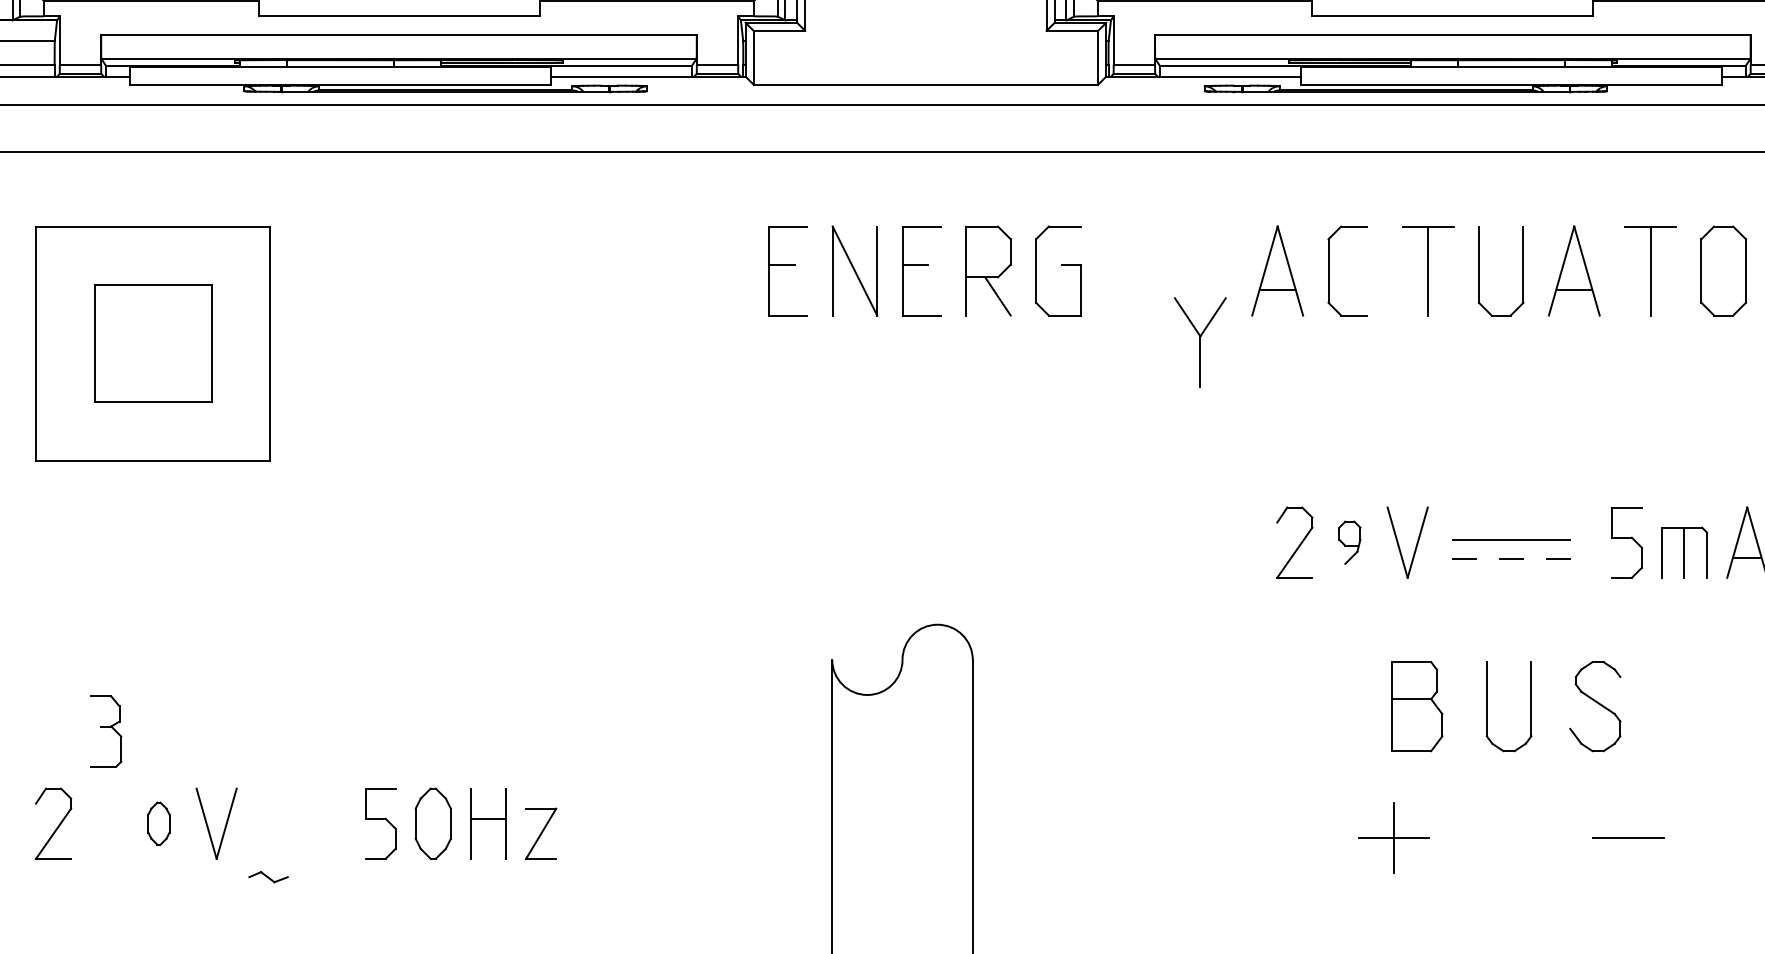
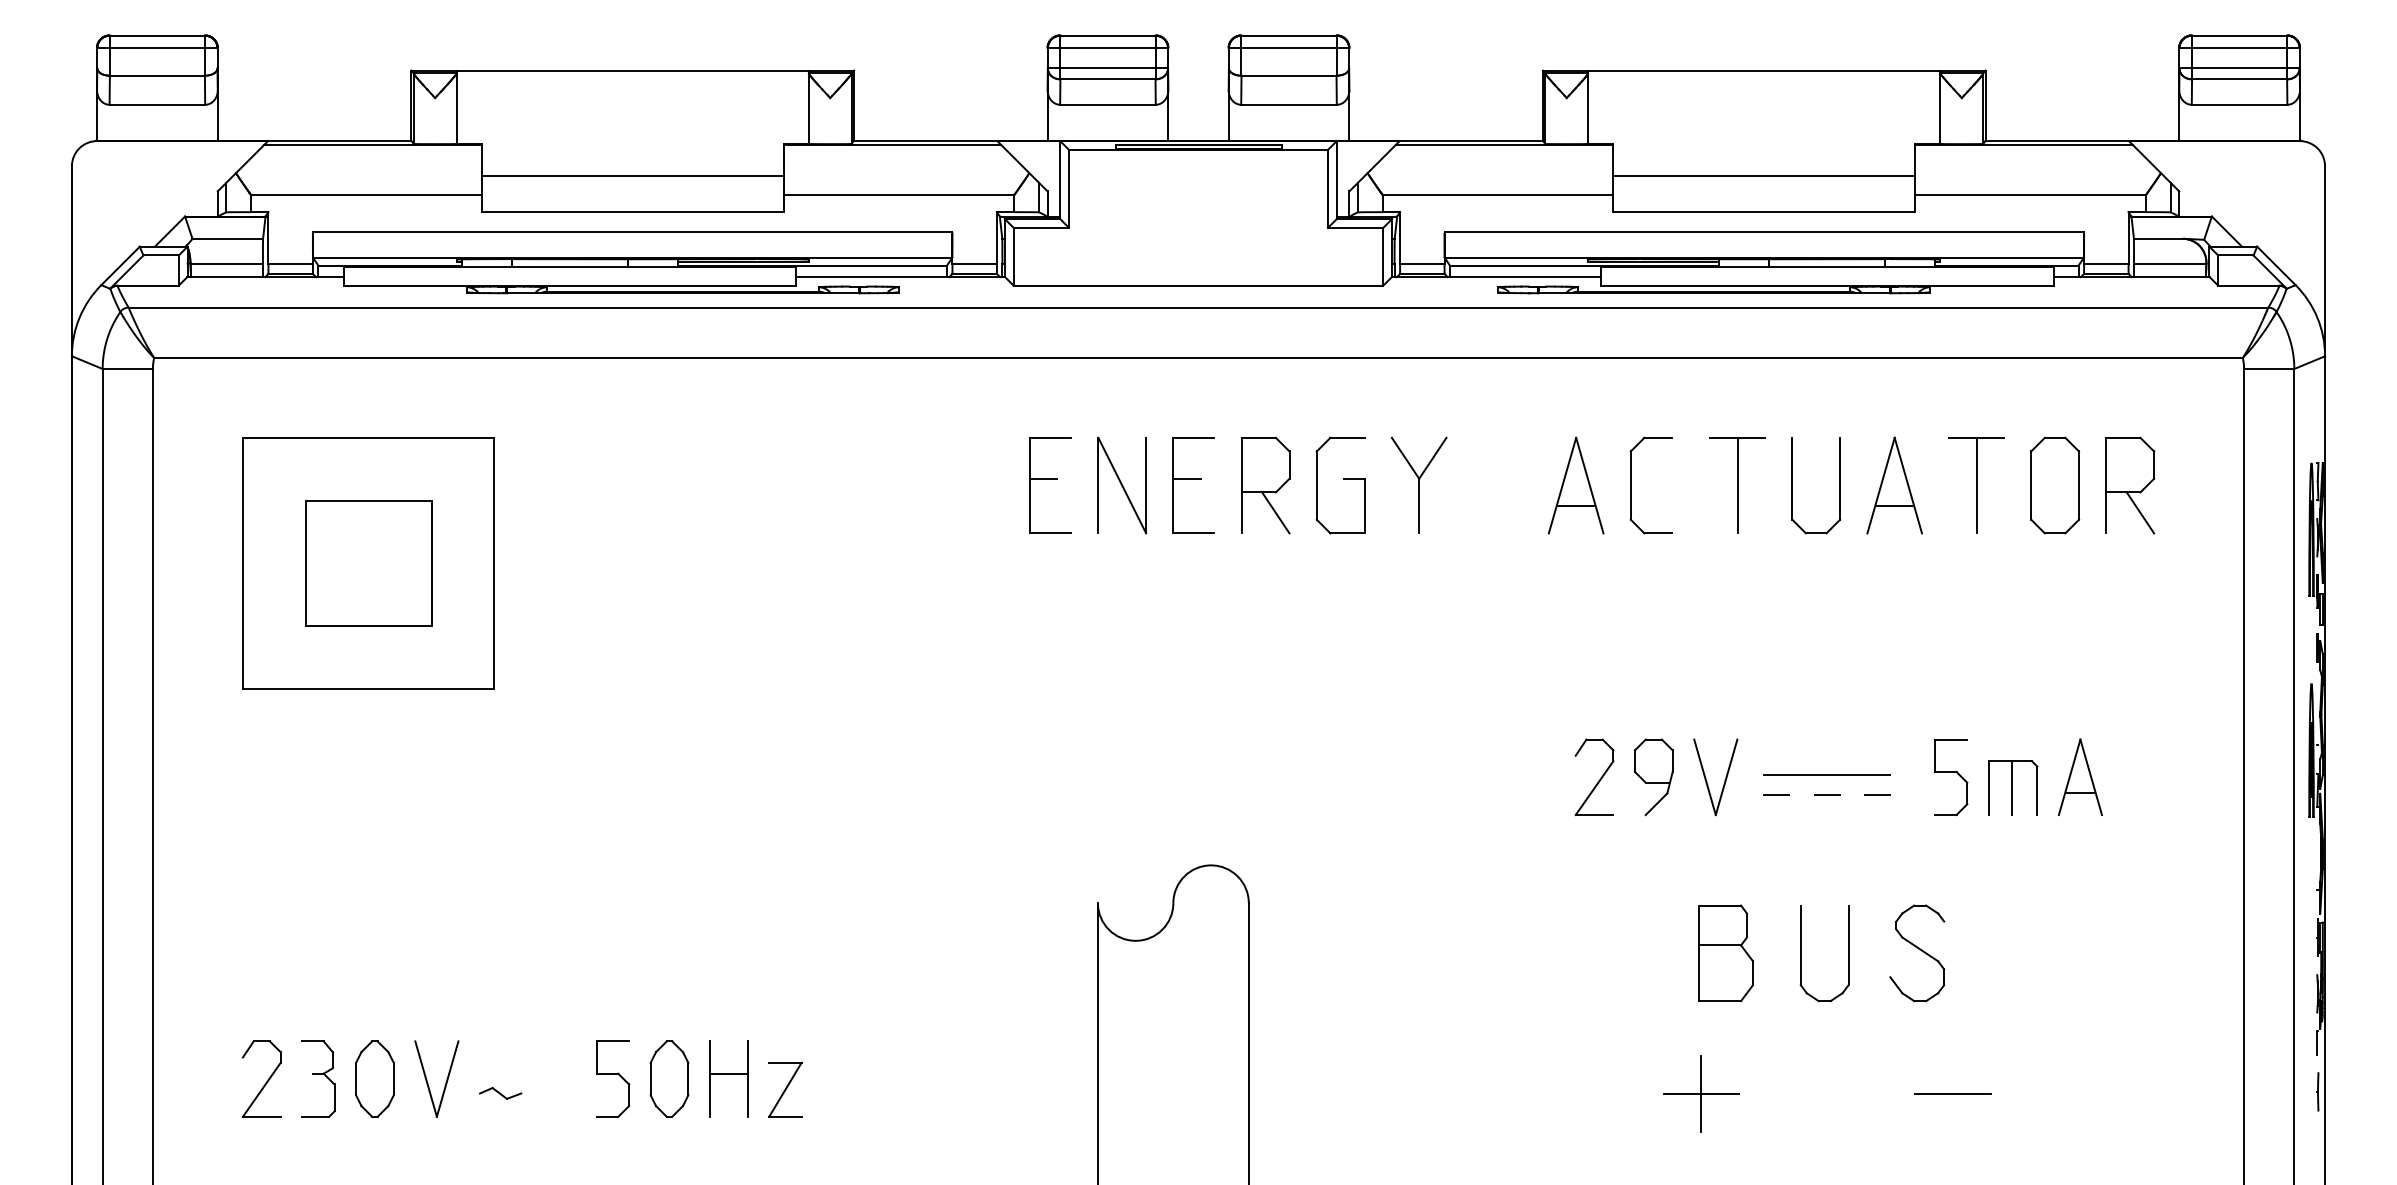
part: (1199, 341) -> (1418, 484), moved
part: (1349, 542) -> (1653, 777), size x1.67
part: (106, 730) -> (318, 1078), moved
part: (158, 823) -> (374, 1078), size x1.67
part: (268, 876) -> (500, 1092), moved

